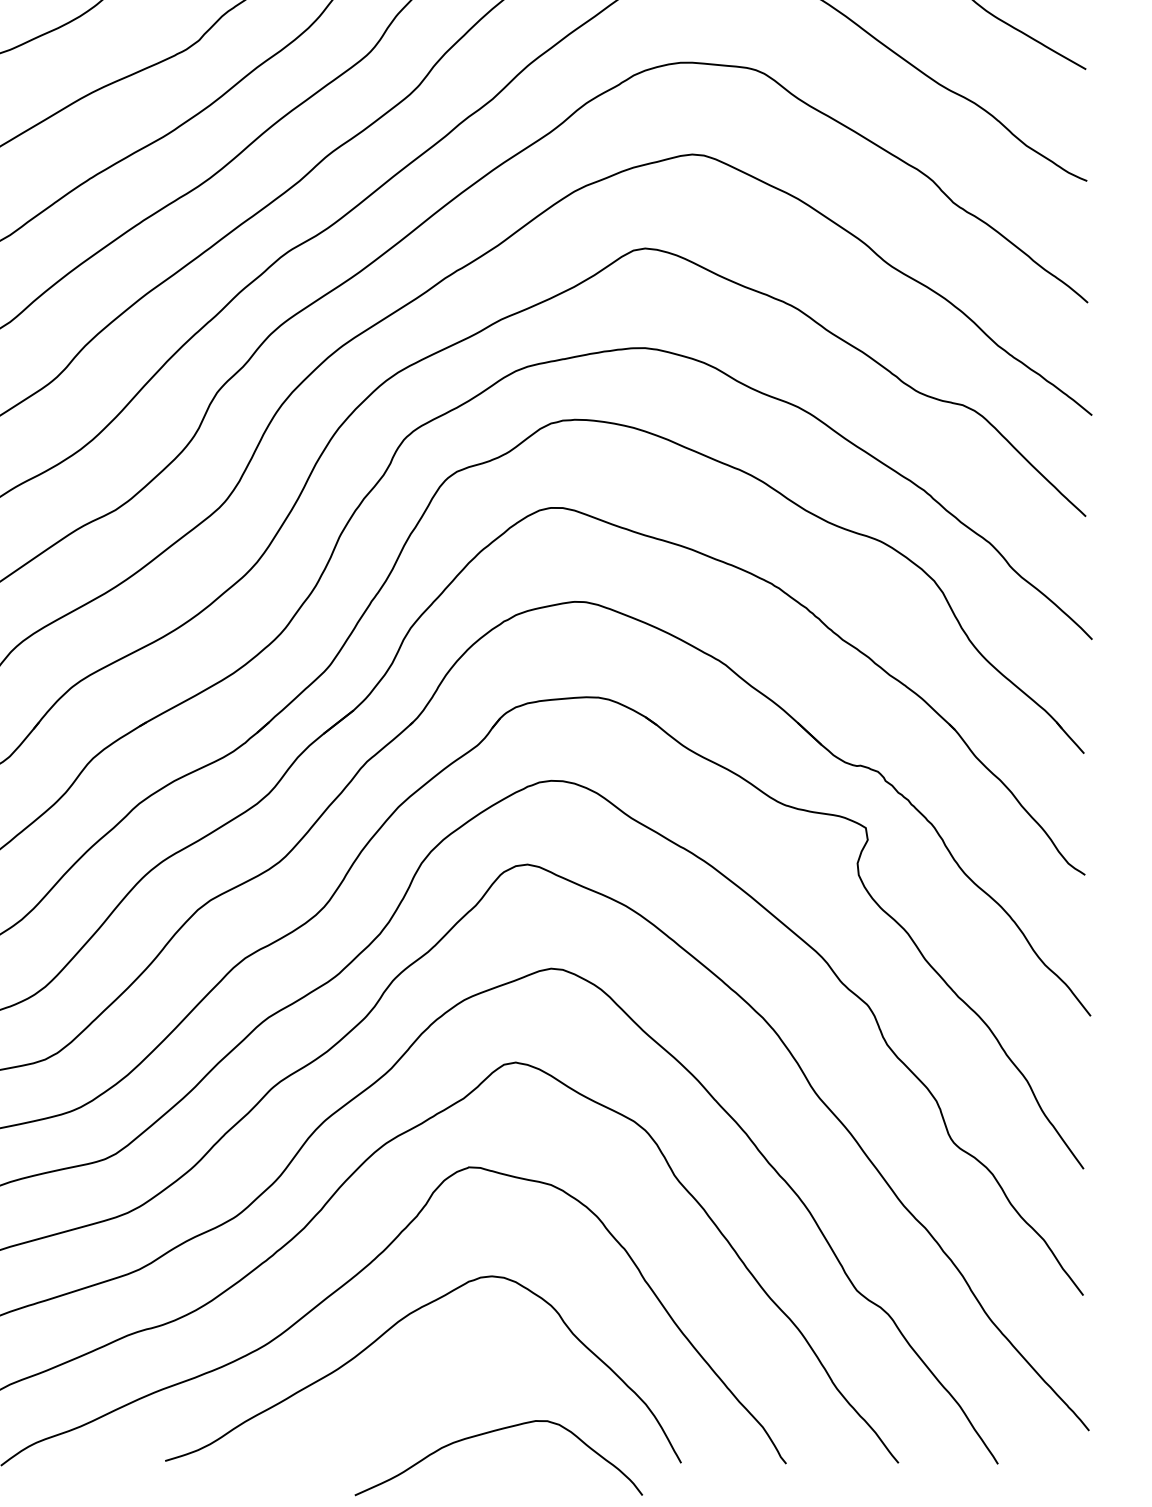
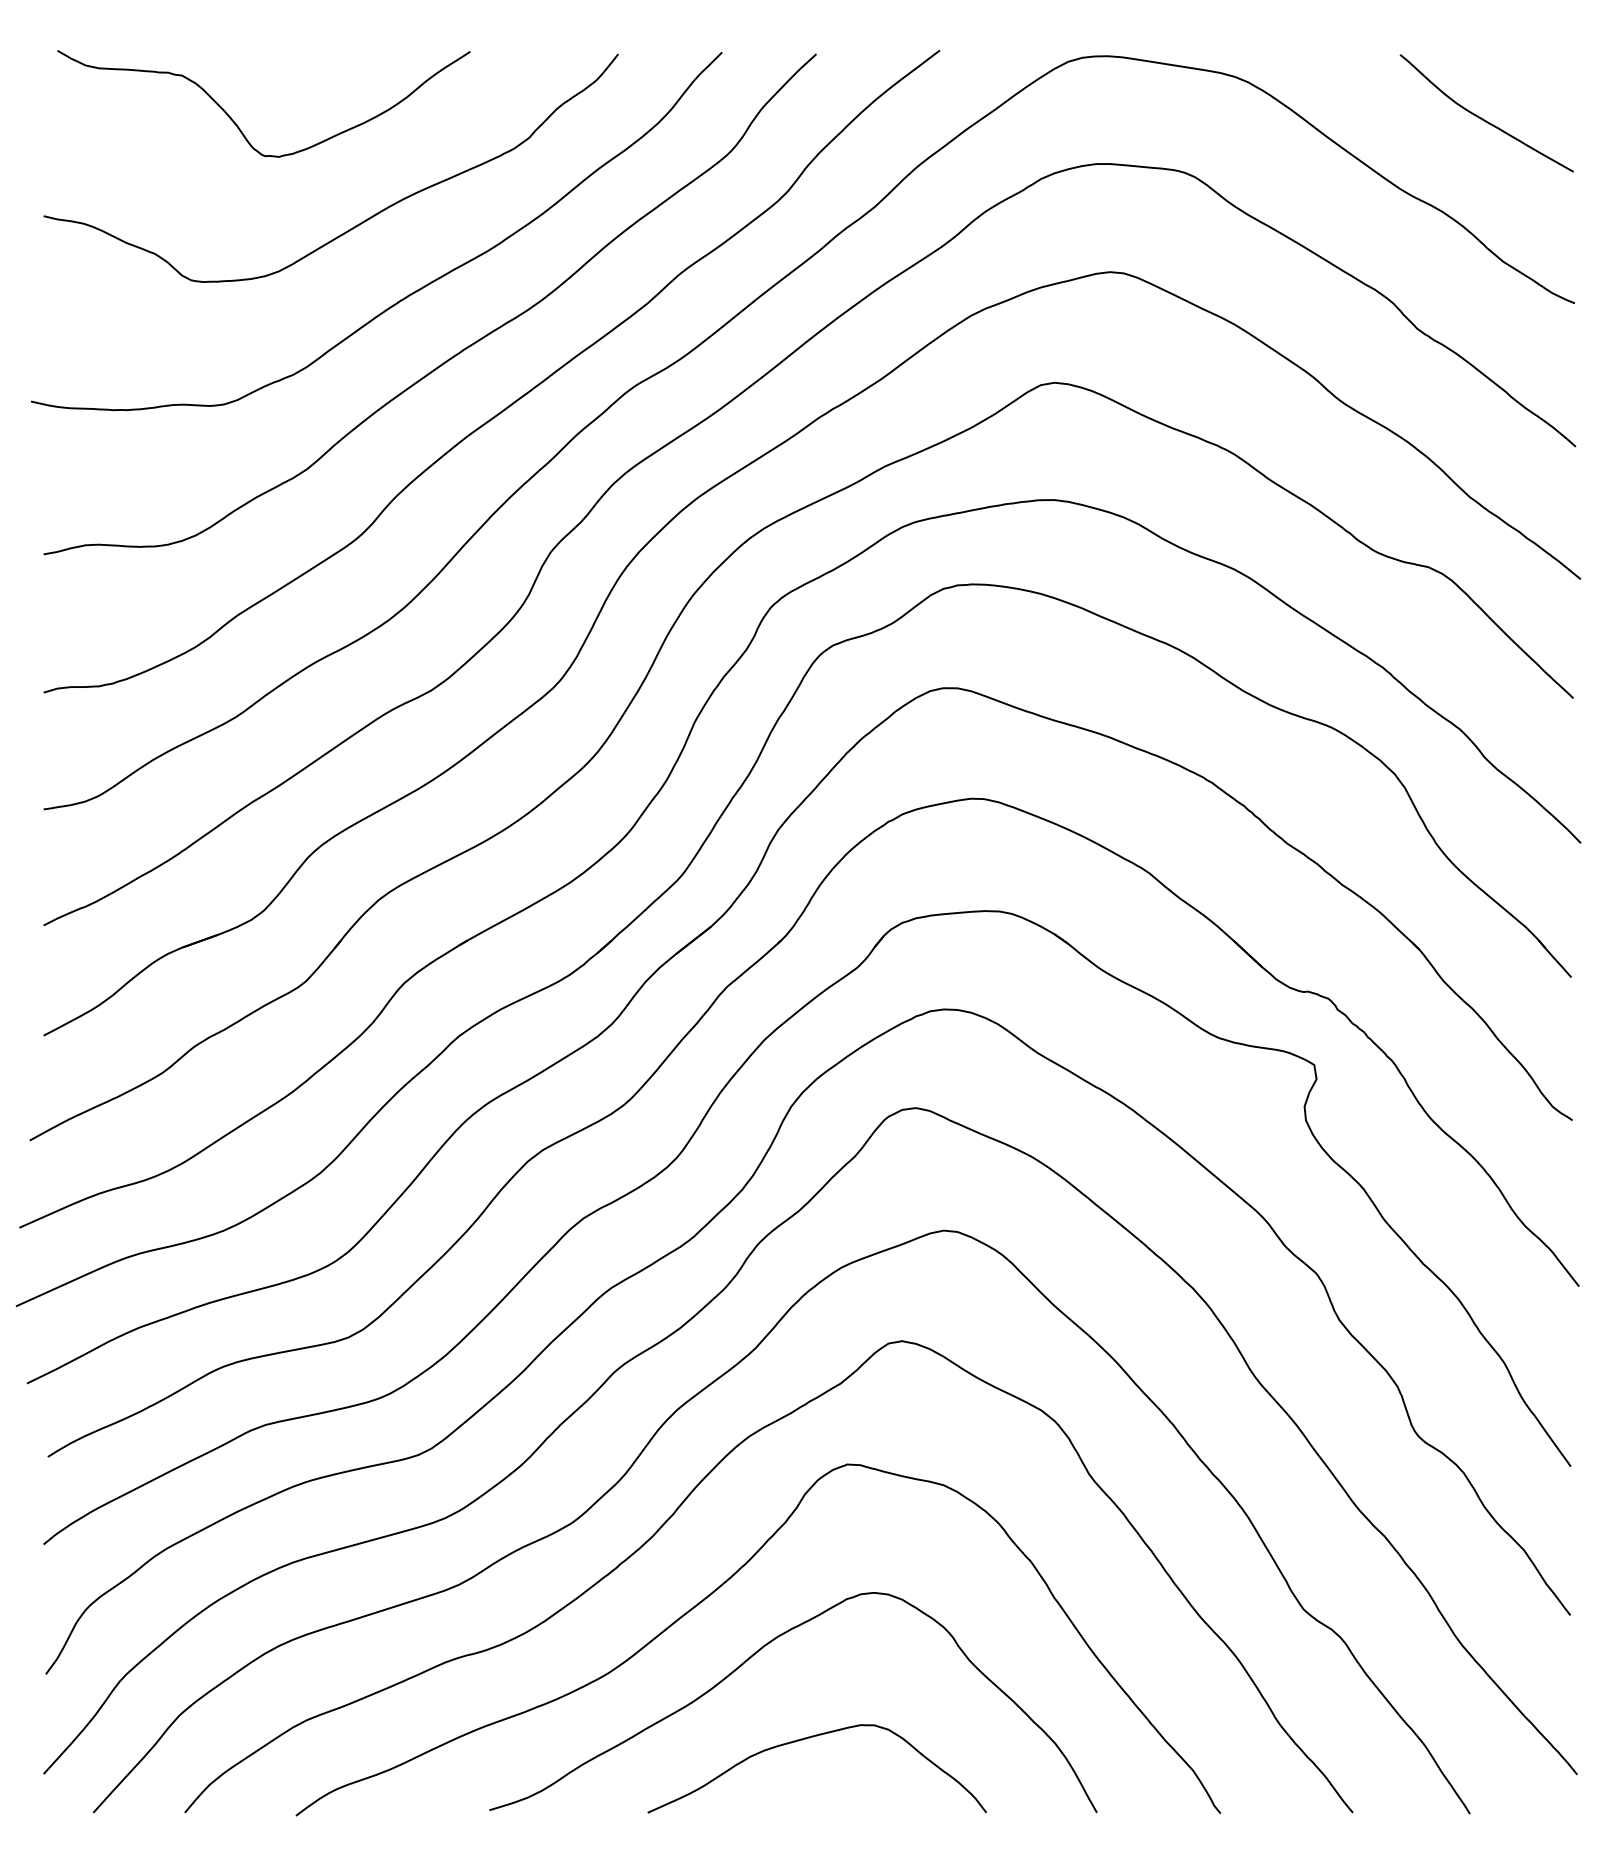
curve: (489, 1433) -> (806, 1739), moved

